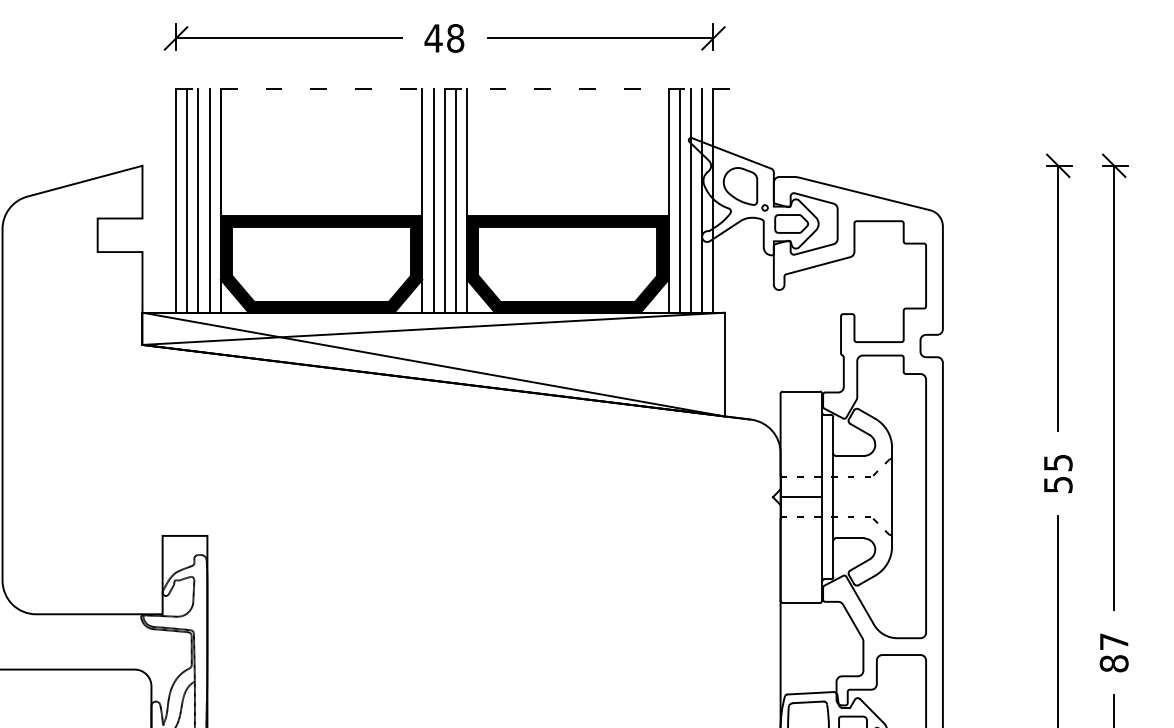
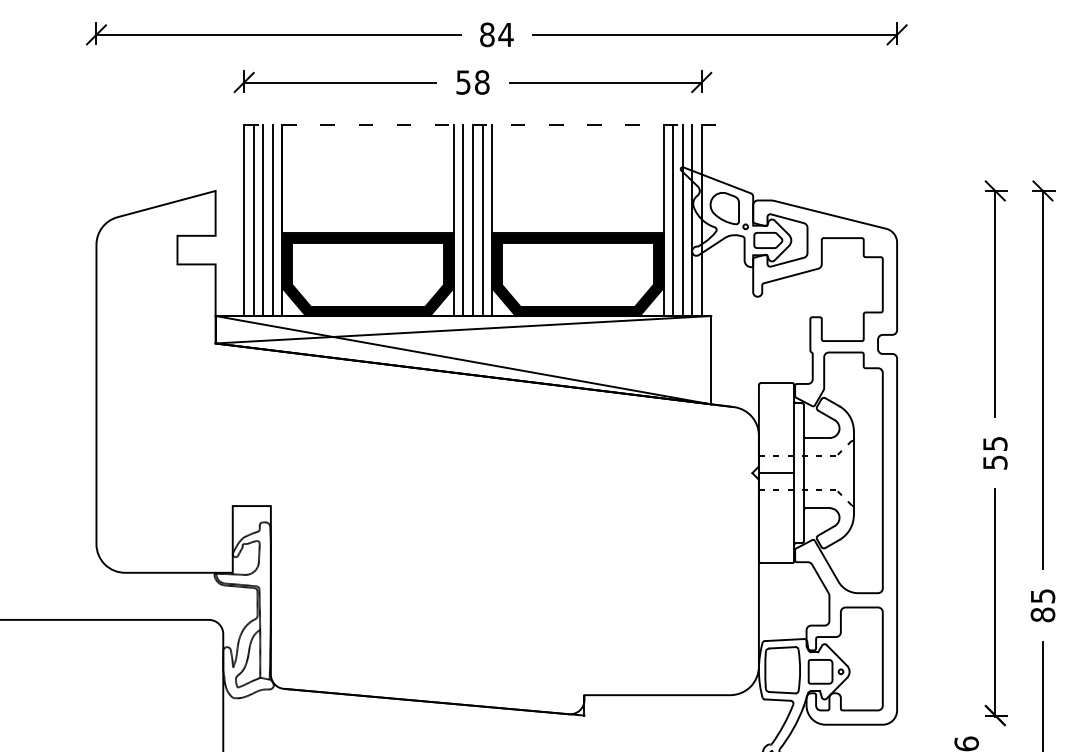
text: (433, 38) -> (463, 82), 48 -> 58
text: (1114, 642) -> (1043, 596), 87 -> 85

